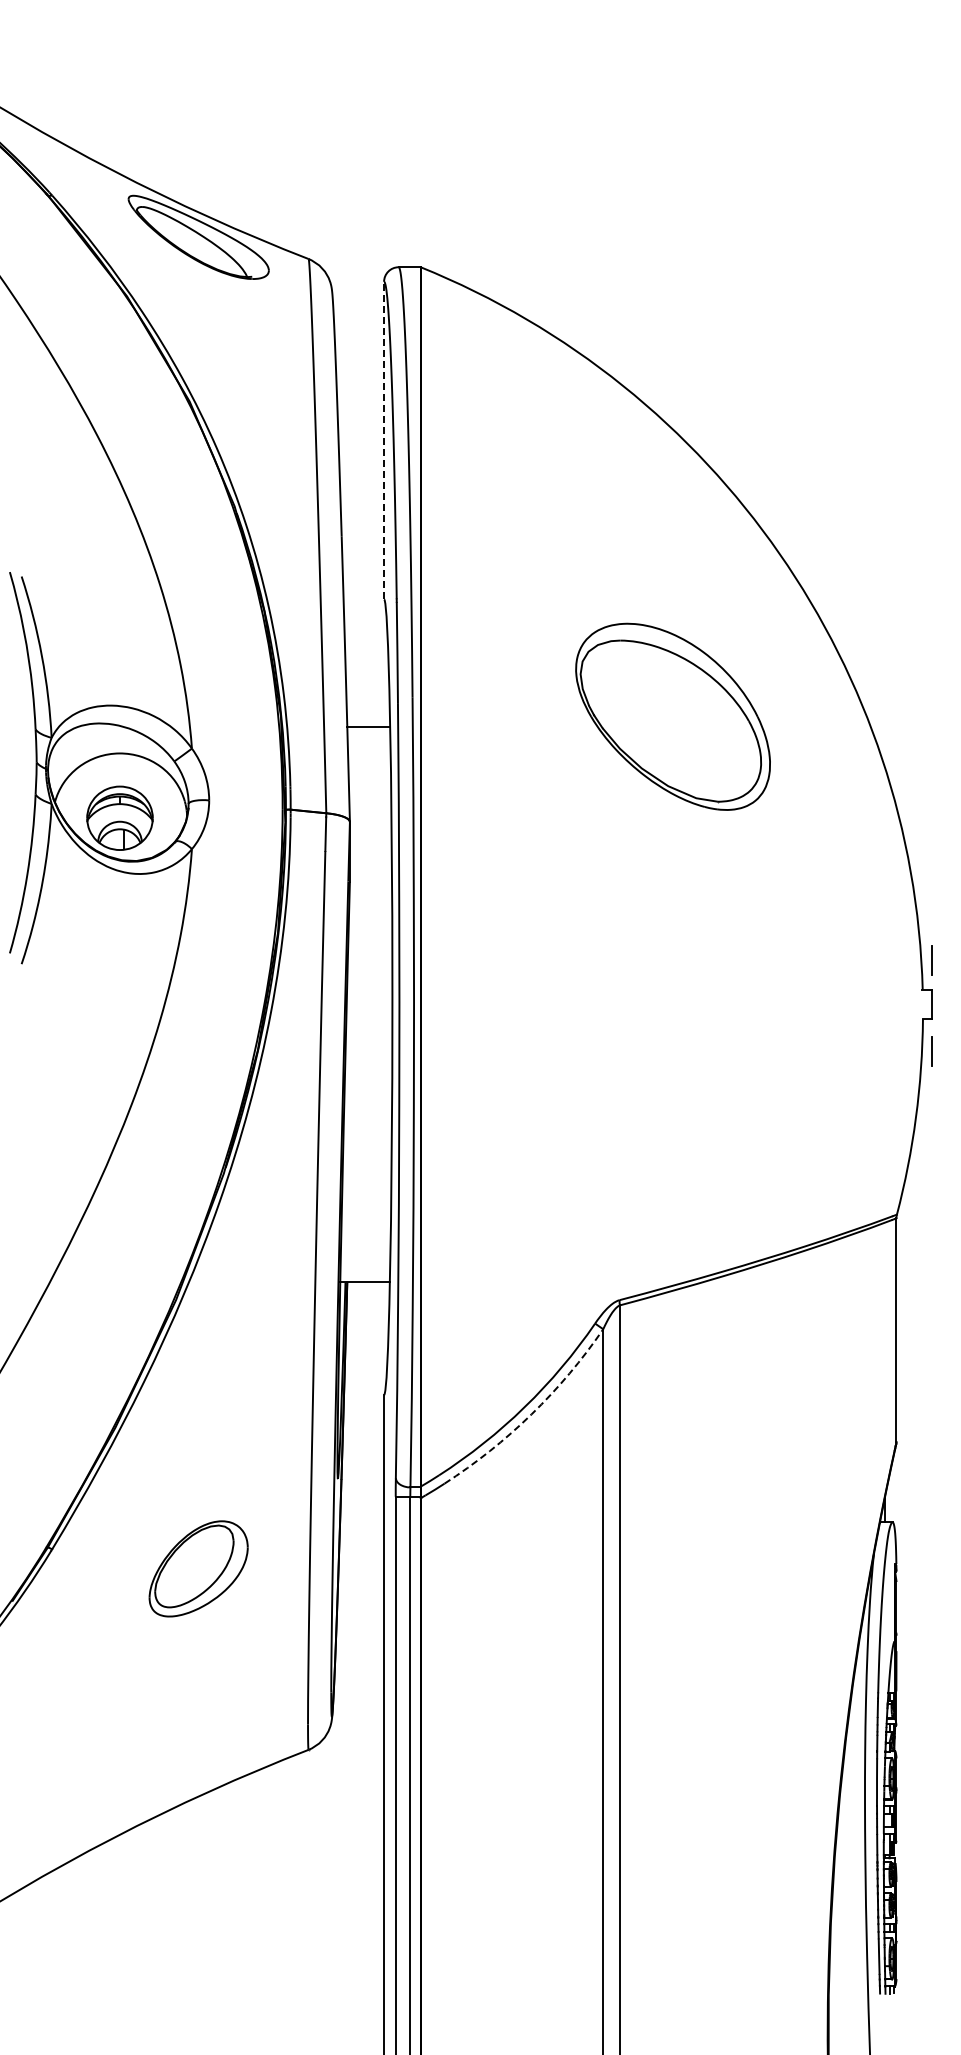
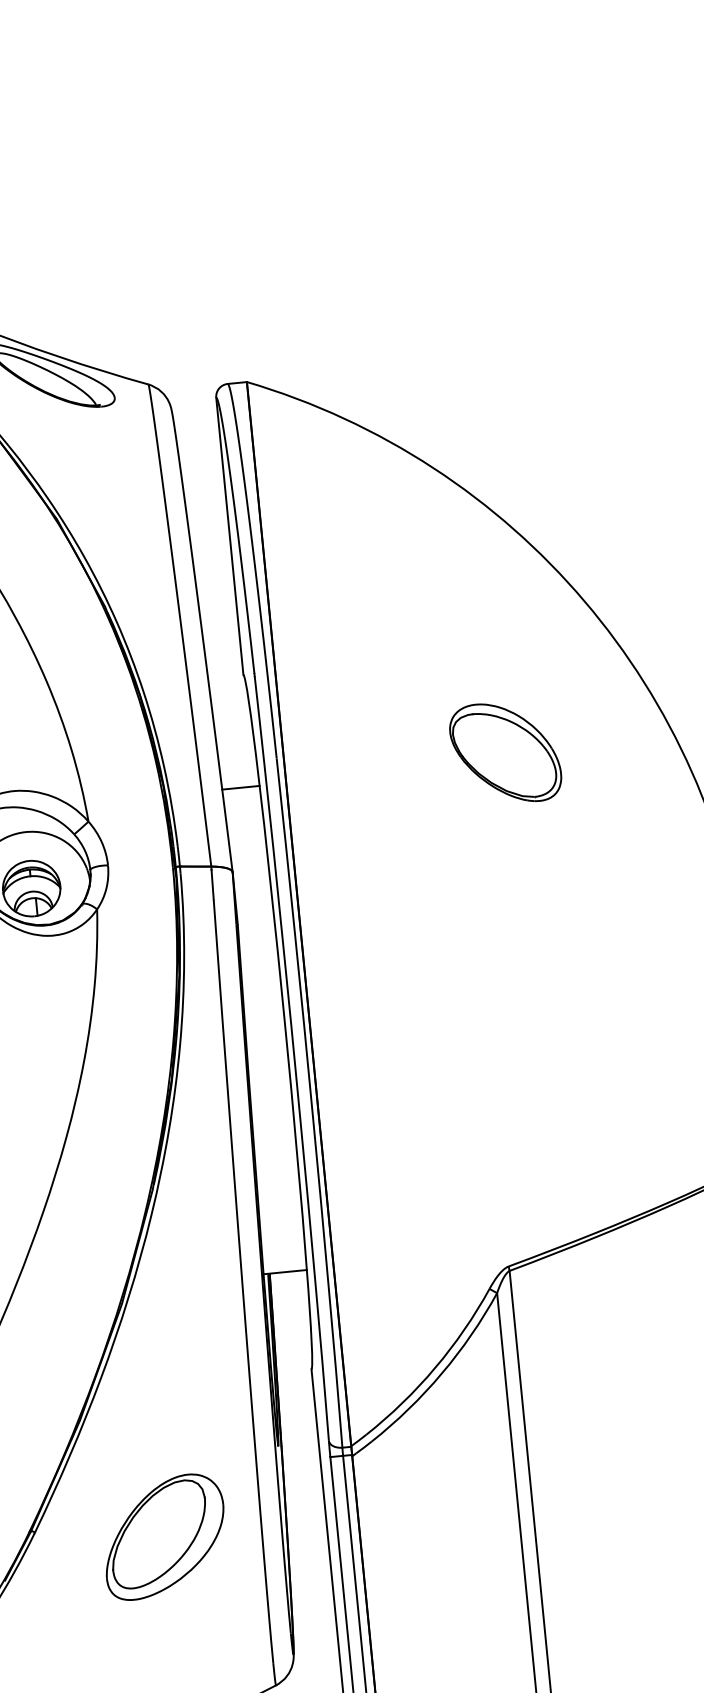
line: (384, 440) -> (230, 536), dashed -> solid
part: (672, 717) -> (505, 753), size x0.62
arc: (531, 1414) -> (441, 1373), dashed -> solid
part: (198, 1568) -> (164, 1536), size x1.43

